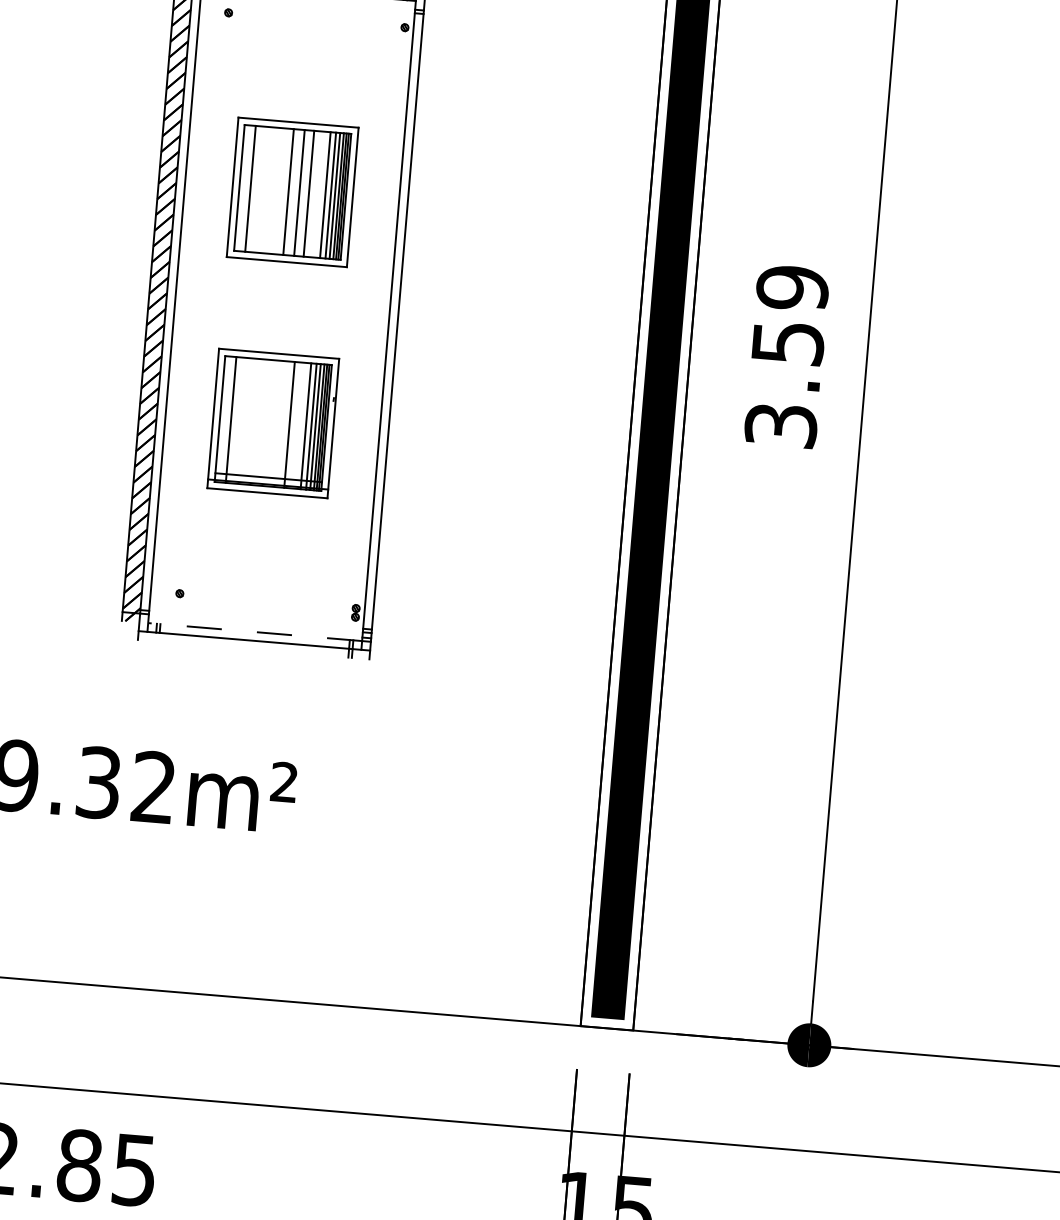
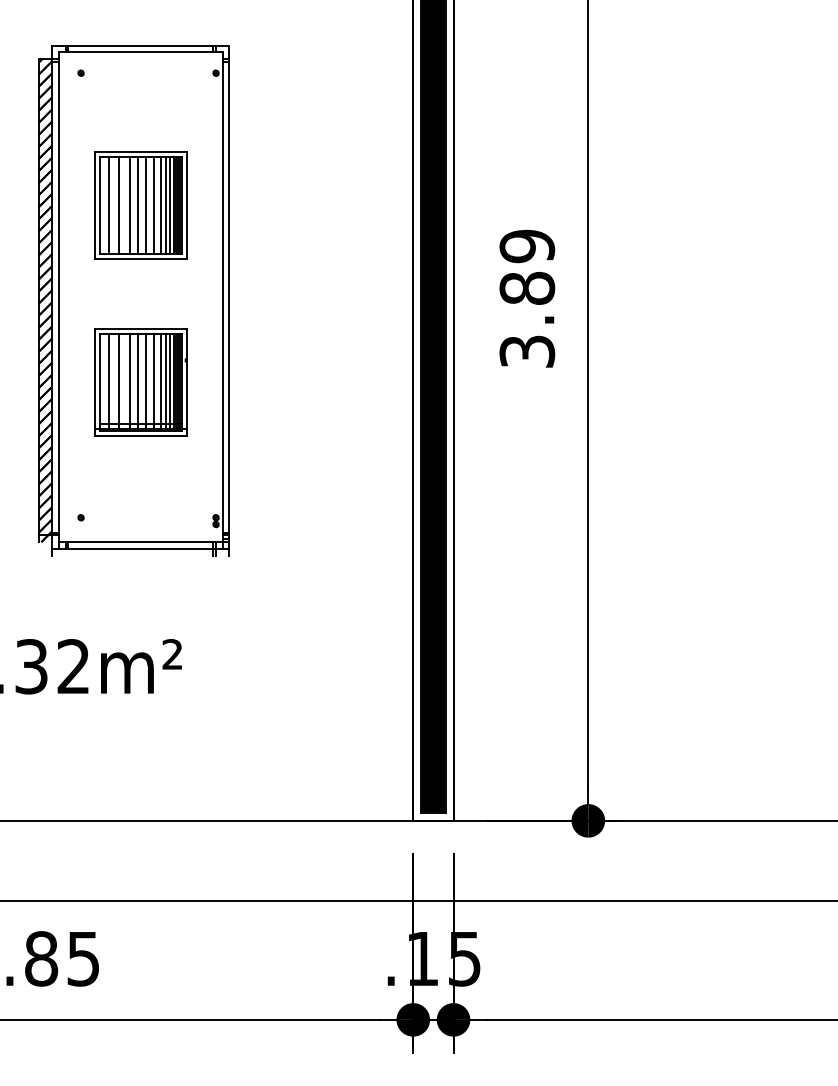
line: (264, 189) -> (119, 205), added
line: (277, 191) -> (129, 205), added
line: (319, 194) -> (161, 205), added
text: (788, 341) -> (527, 287), 3.59 -> 3.89
line: (244, 421) -> (119, 382), added
line: (257, 422) -> (129, 382), added
line: (269, 423) -> (138, 382), added
line: (280, 424) -> (146, 382), added
line: (299, 425) -> (161, 382), added
line: (254, 632) -> (140, 542), dashed -> solid

